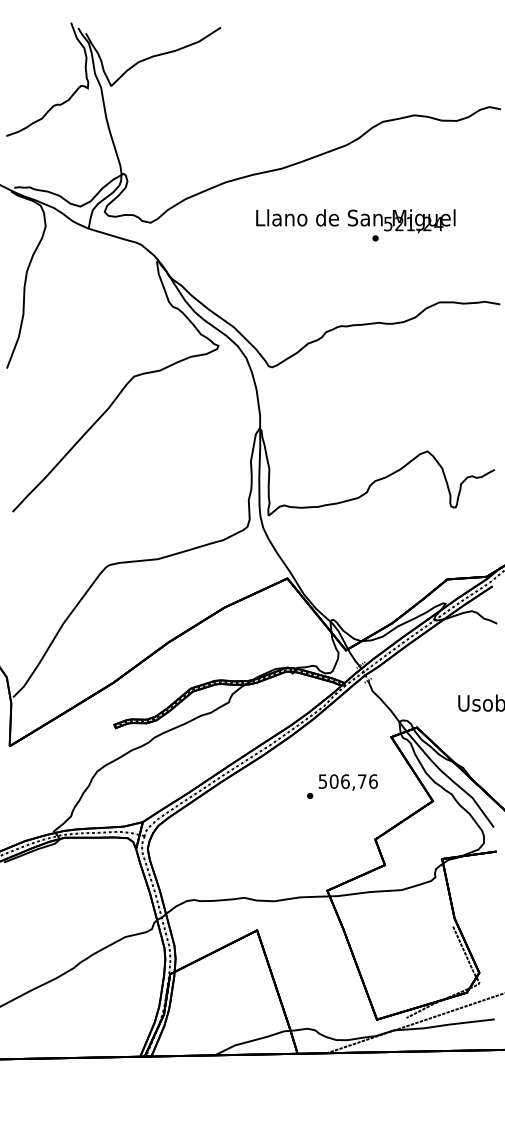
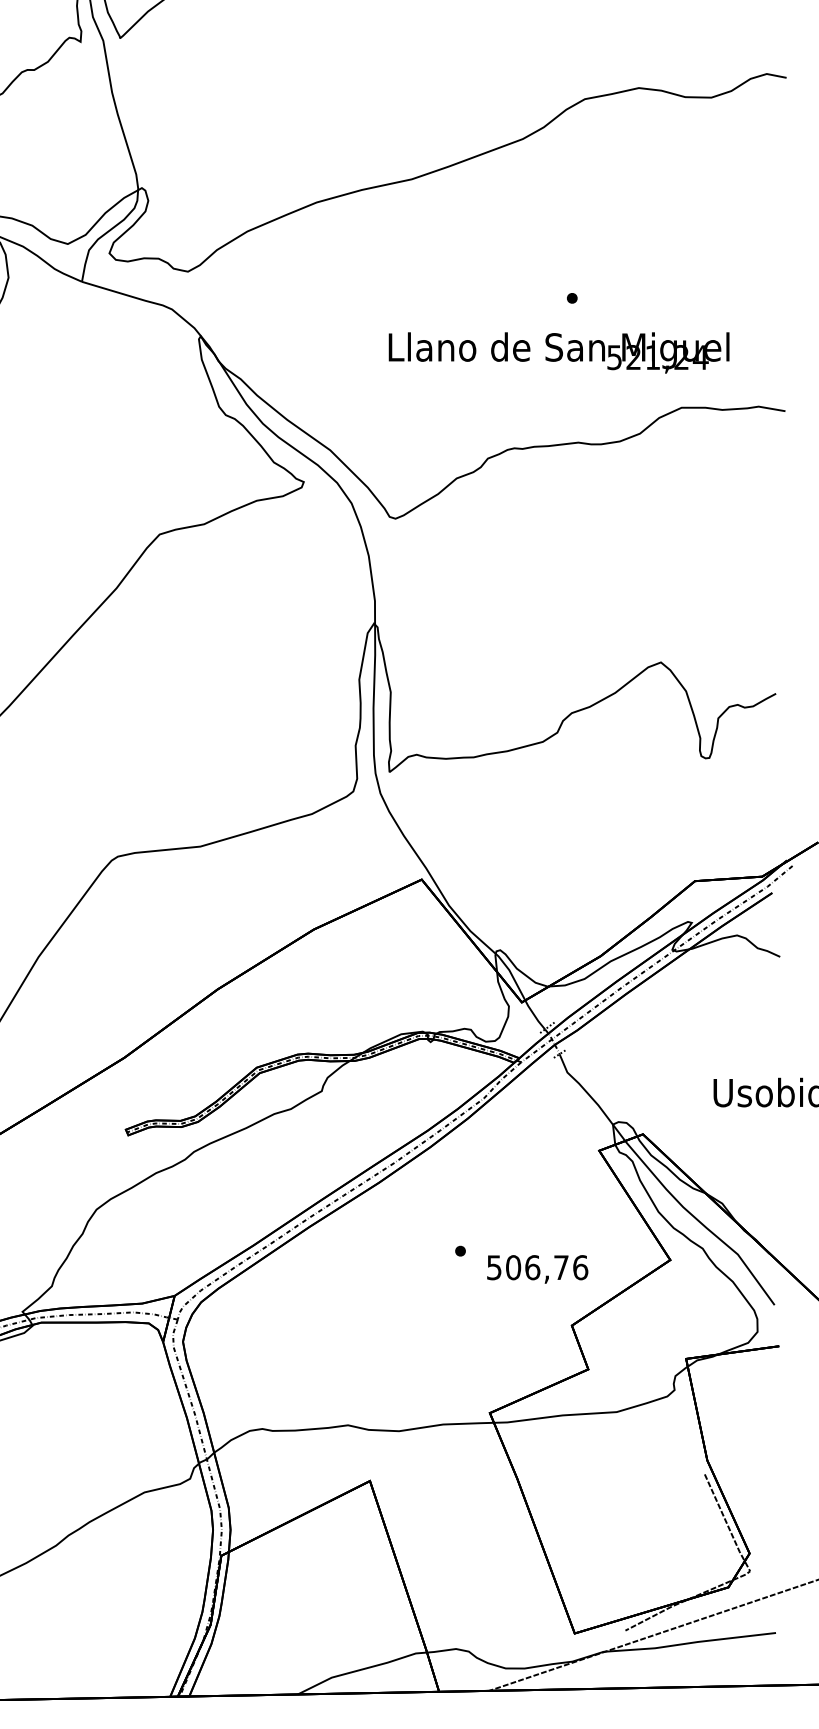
text: (355, 221) -> (558, 353), moved
text: (347, 782) -> (536, 1269), moved

